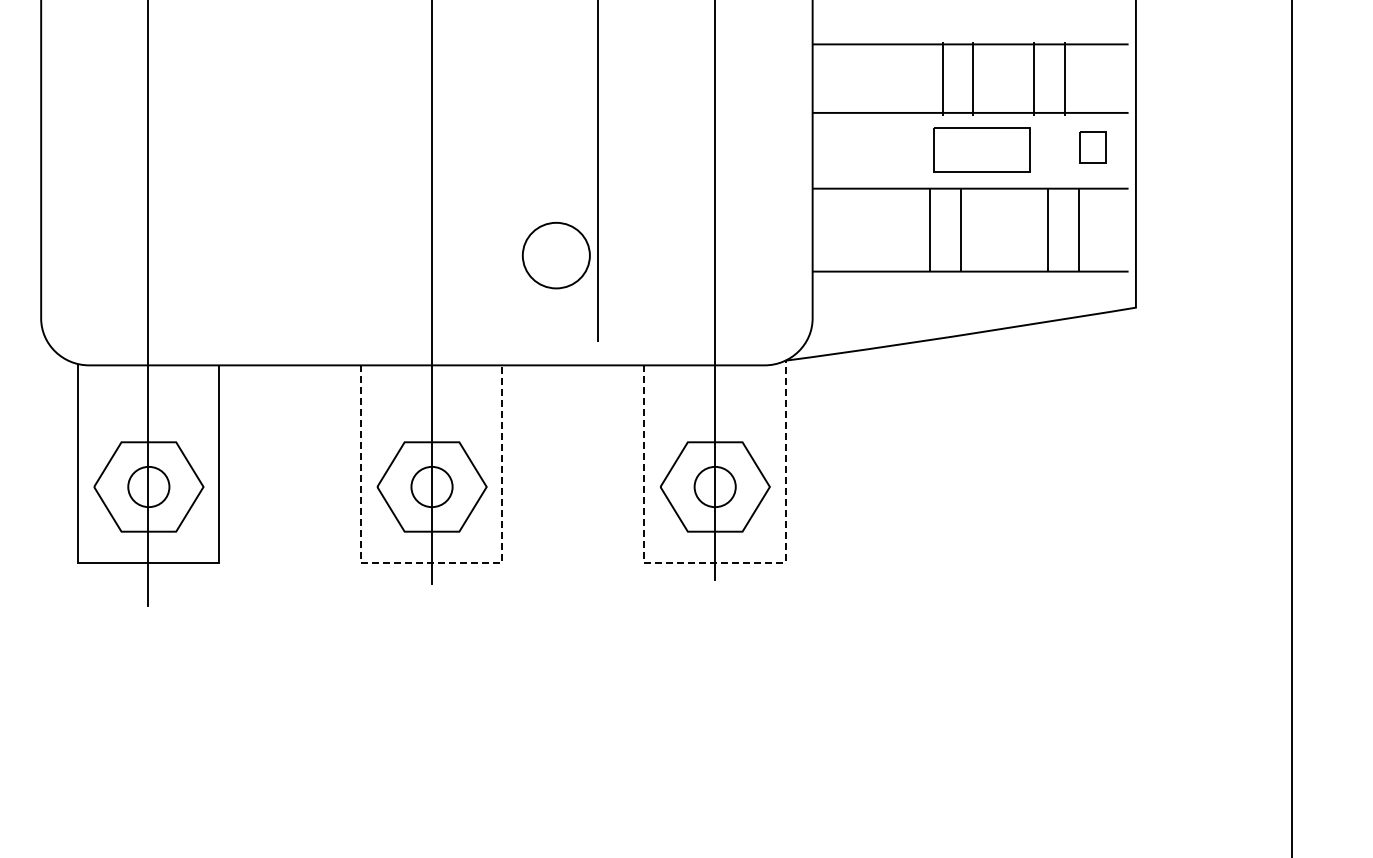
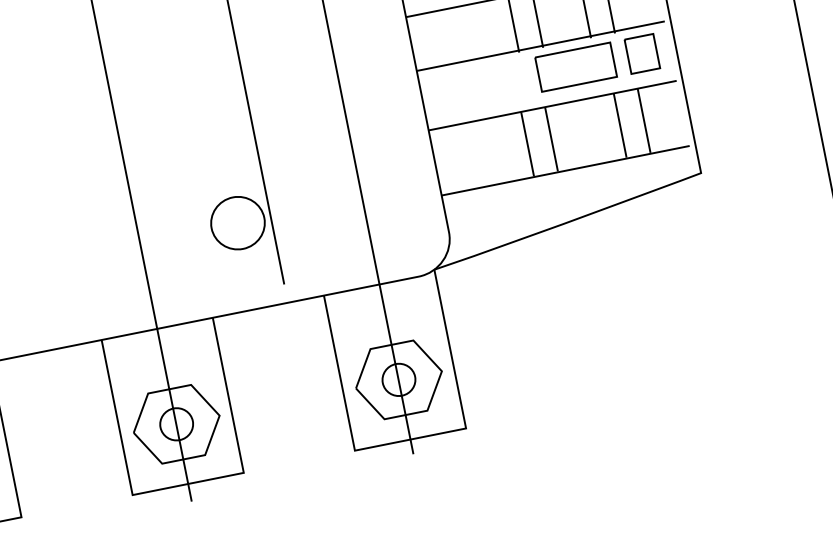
part: (1092, 146) -> (641, 53), size x1.43
part: (981, 149) -> (575, 66), moved
line: (431, 562) -> (188, 483), dashed -> solid
line: (717, 562) -> (412, 438), dashed -> solid

